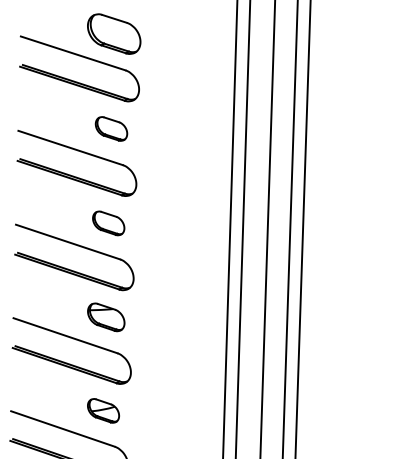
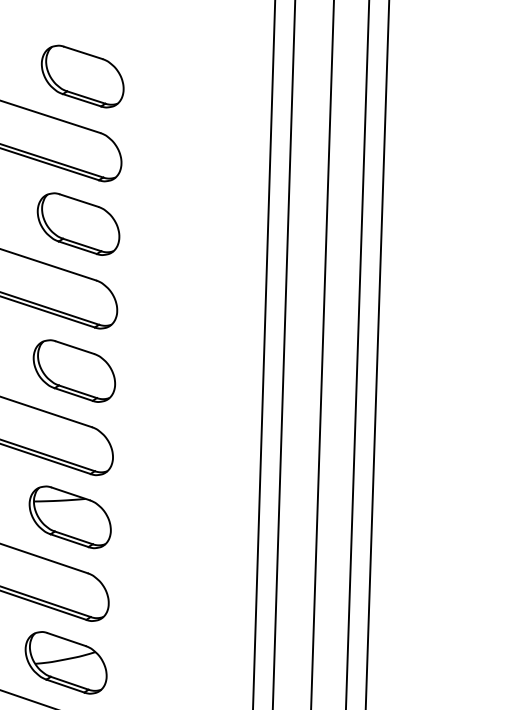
part: (111, 128) -> (78, 223), size x1.67
part: (108, 223) -> (73, 371), size x1.67
part: (106, 317) -> (70, 517), size x1.43
part: (103, 410) -> (66, 662), size x1.67

